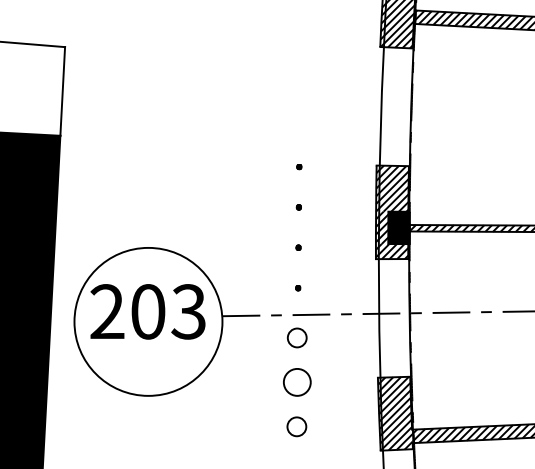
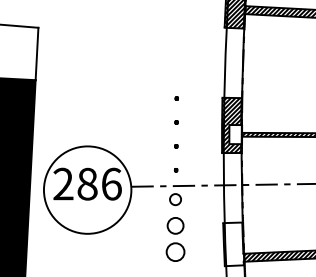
fill: (398, 227) -> (235, 134), removed
text: (168, 310) -> (99, 183), 203 -> 286
hatch: (395, 413) -> (233, 244), removed
circle: (295, 425) -> (174, 251), size x1.6

